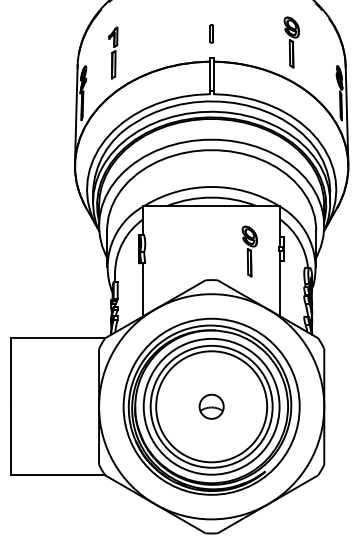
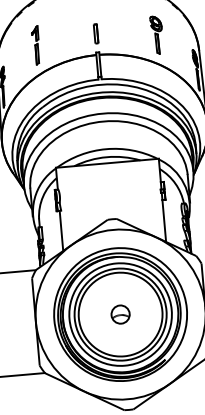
part: (211, 33) -> (95, 33), size x1.43
part: (113, 52) -> (36, 45), moved
part: (249, 251) -> (138, 195), removed

